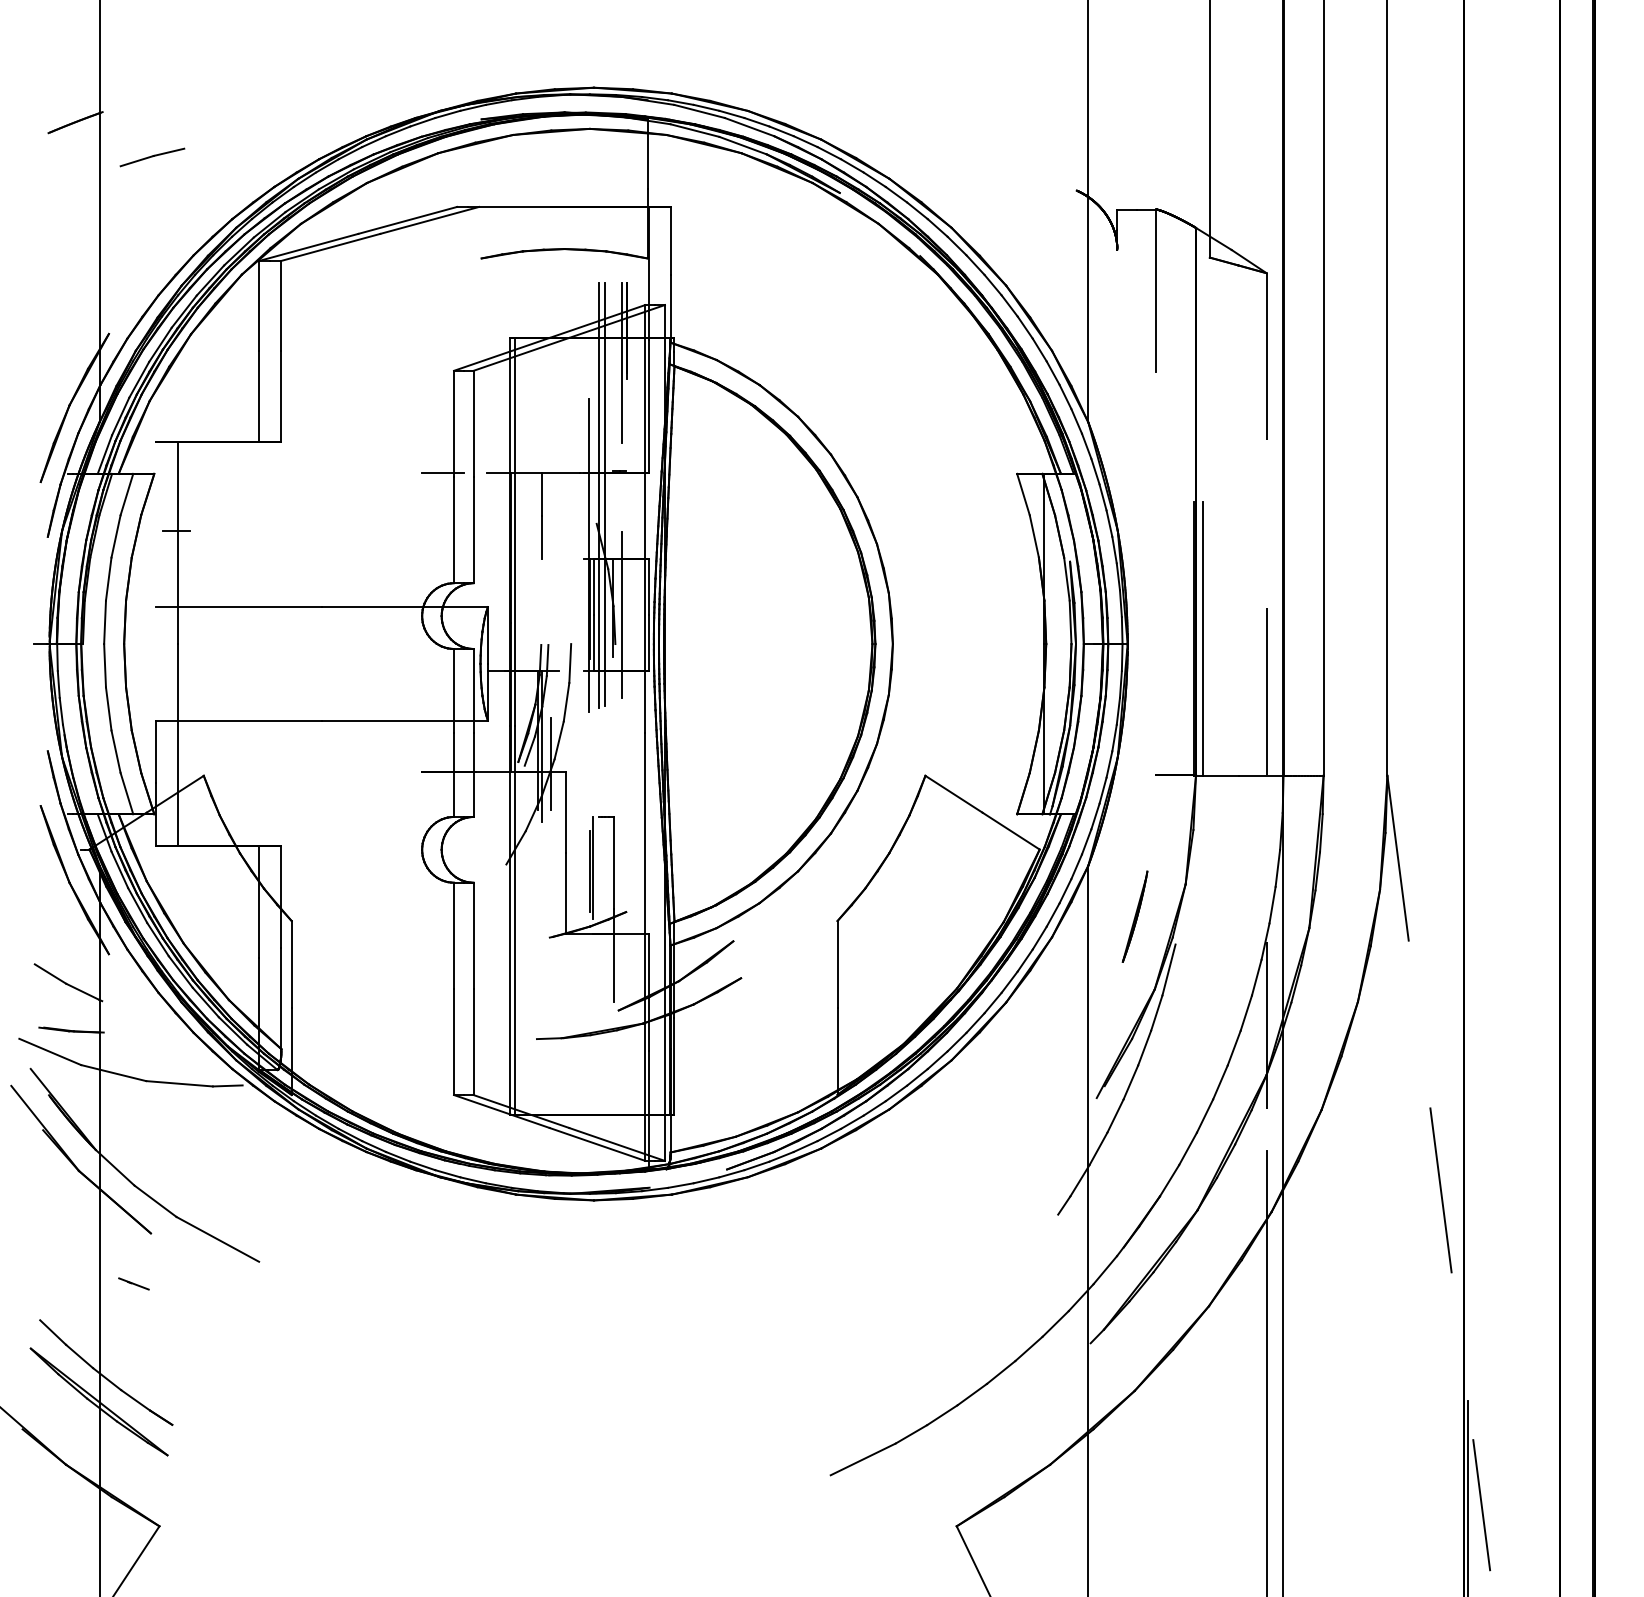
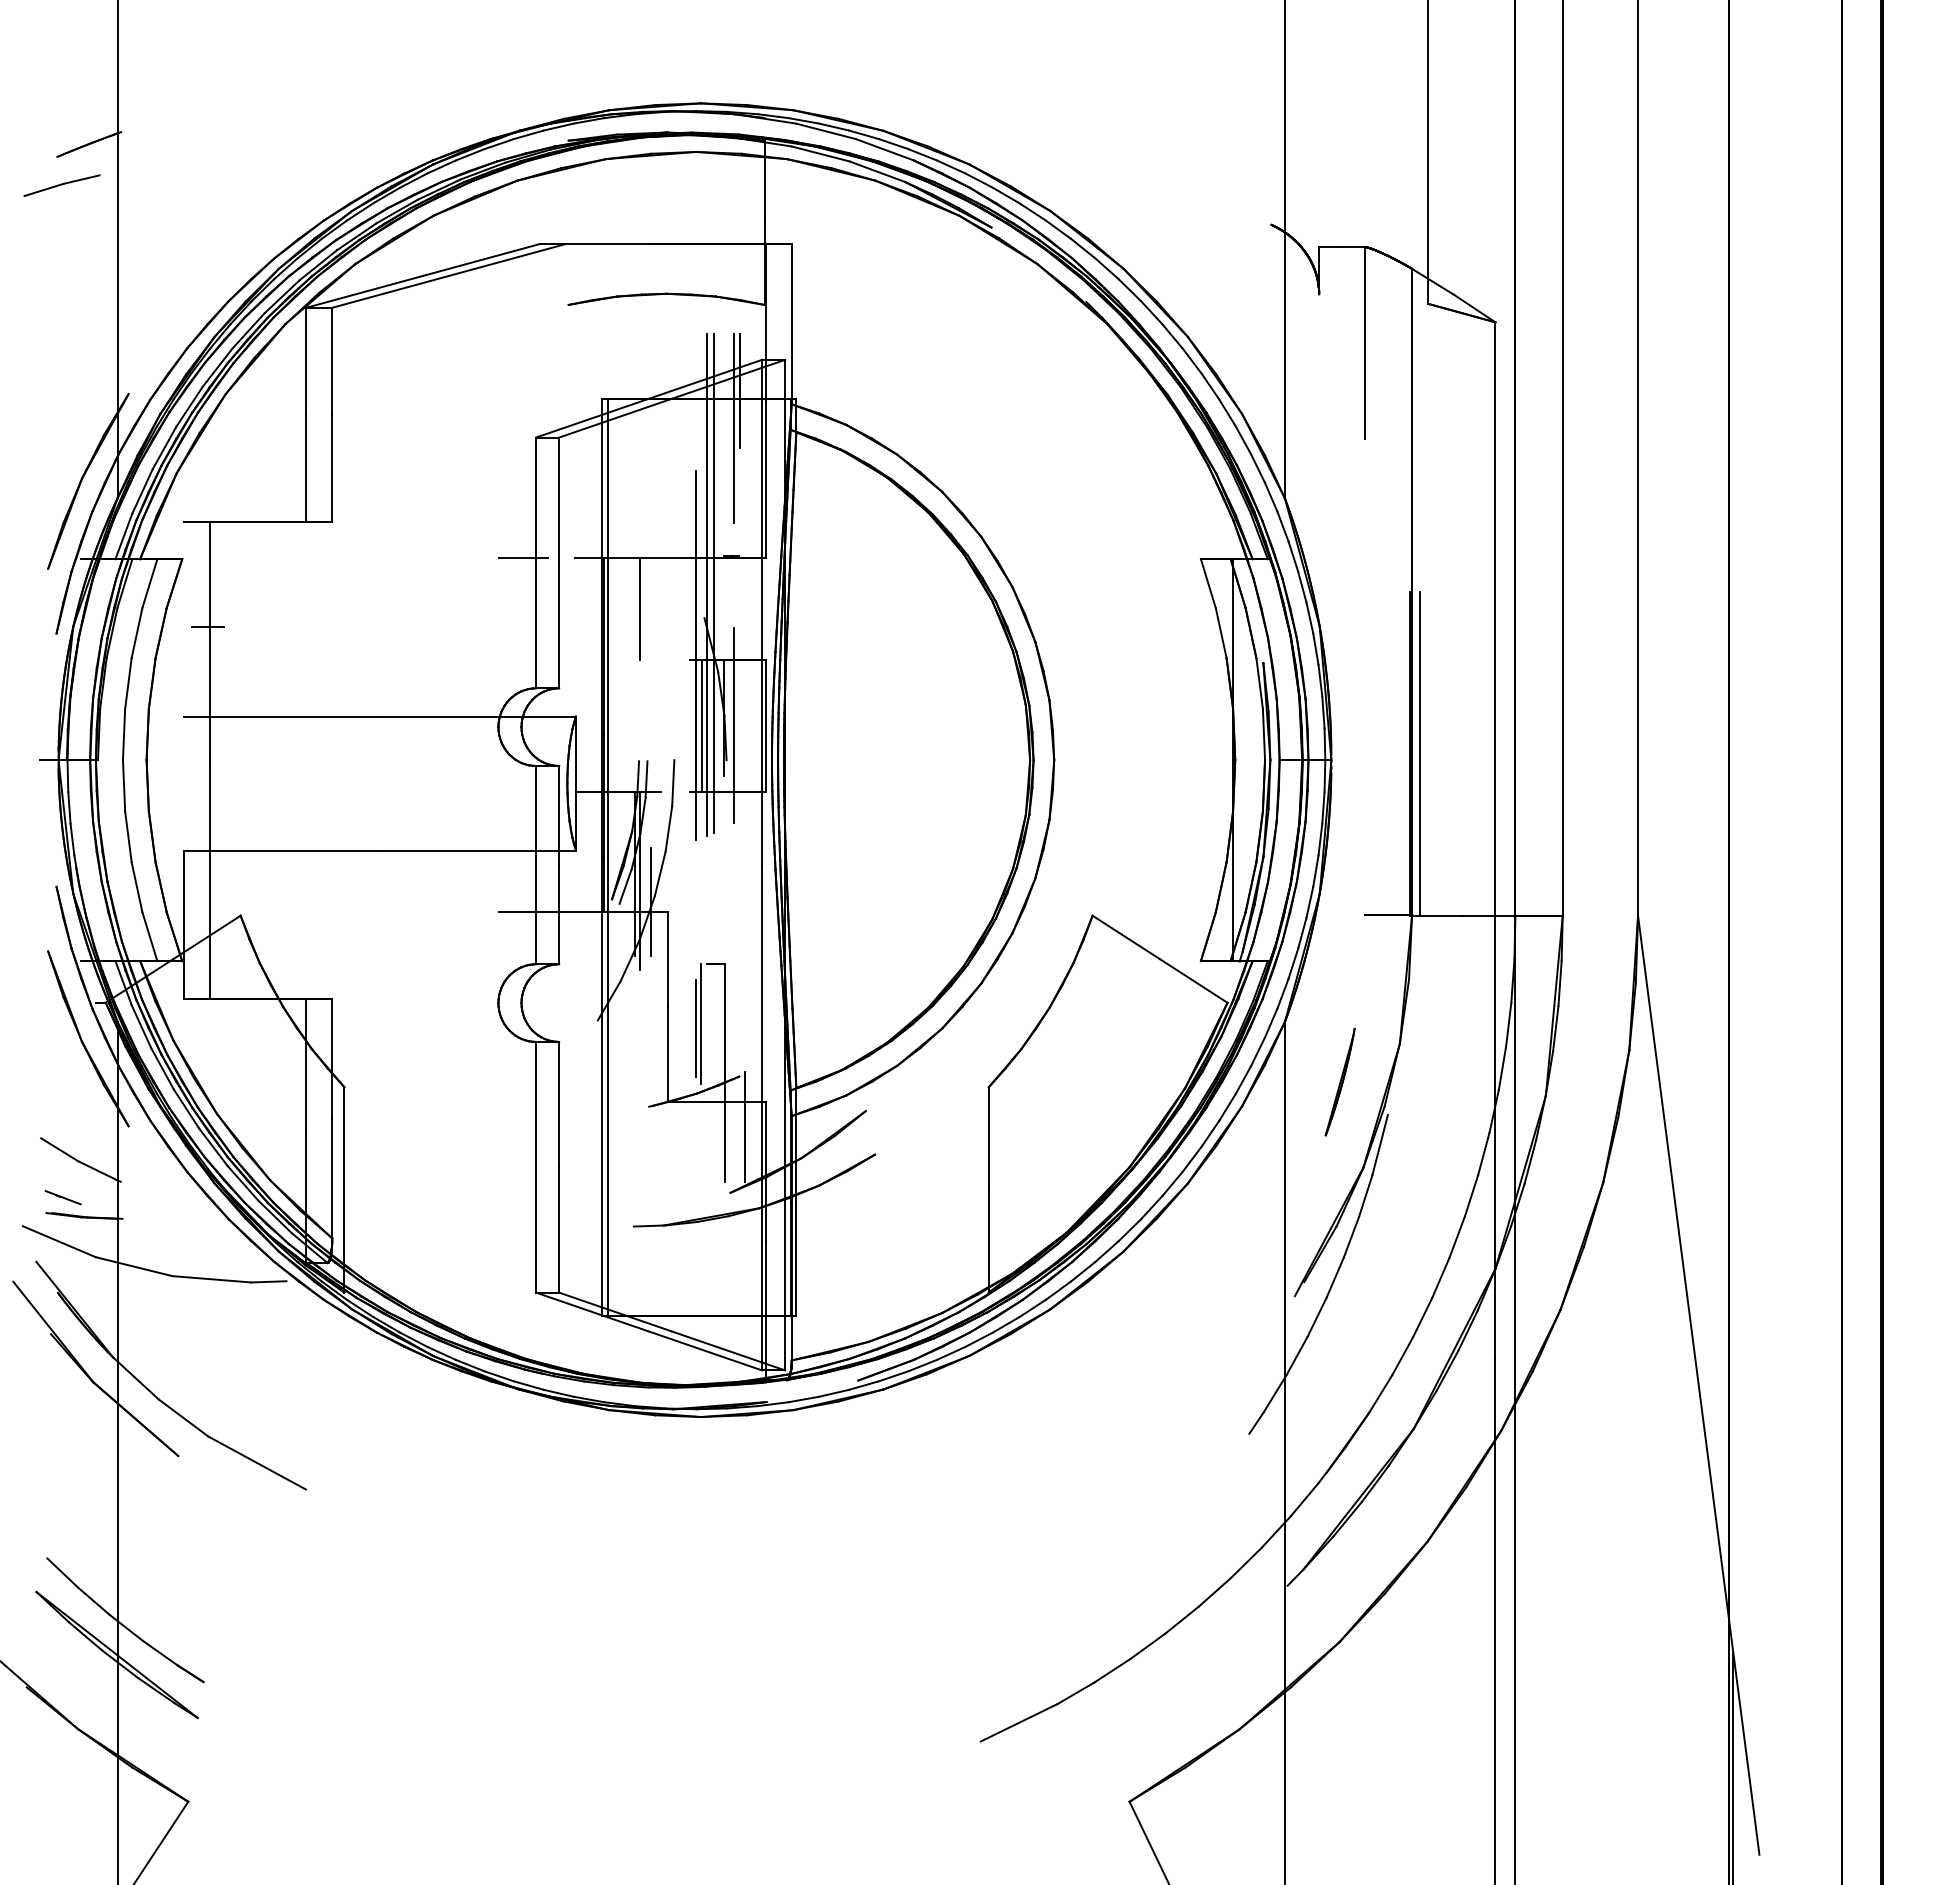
part: (152, 157) -> (61, 185), moved
line: (1266, 712) -> (1495, 841), dashed -> solid
line: (630, 955) -> (744, 1127), added
line: (1438, 1173) -> (1698, 1385), dashed -> solid
line: (133, 1283) -> (62, 1197), moved

